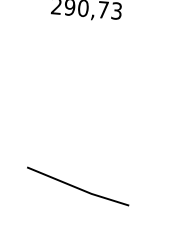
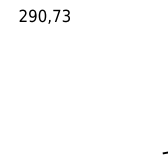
line: (75, 185) -> (47, 142), removed

